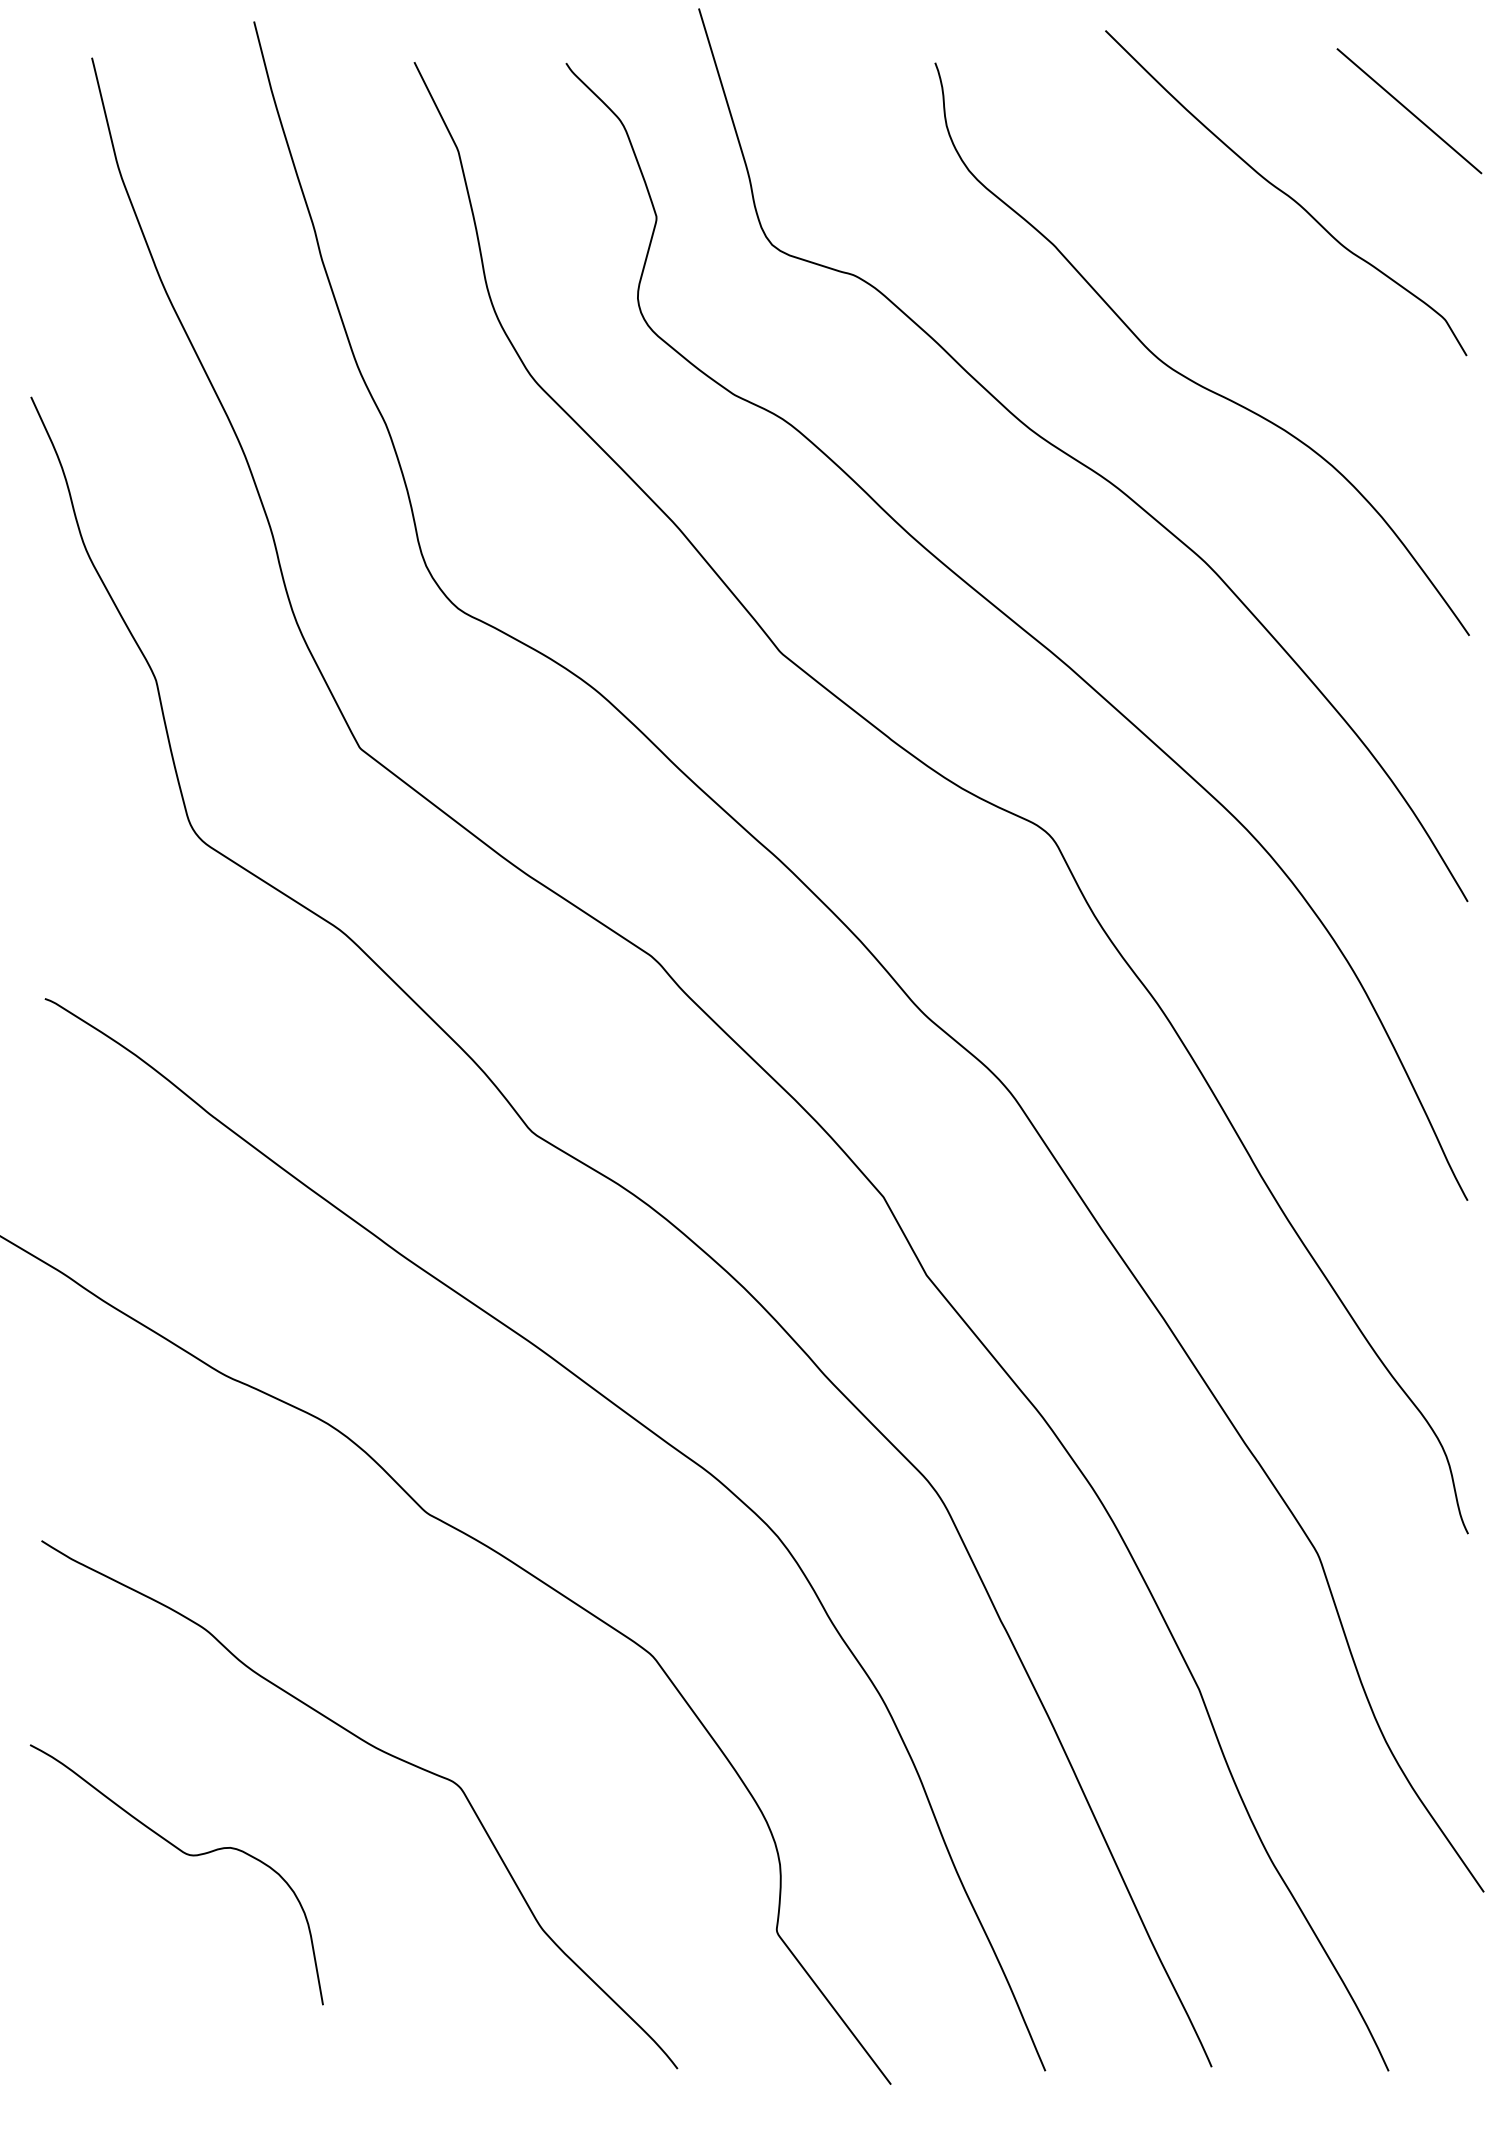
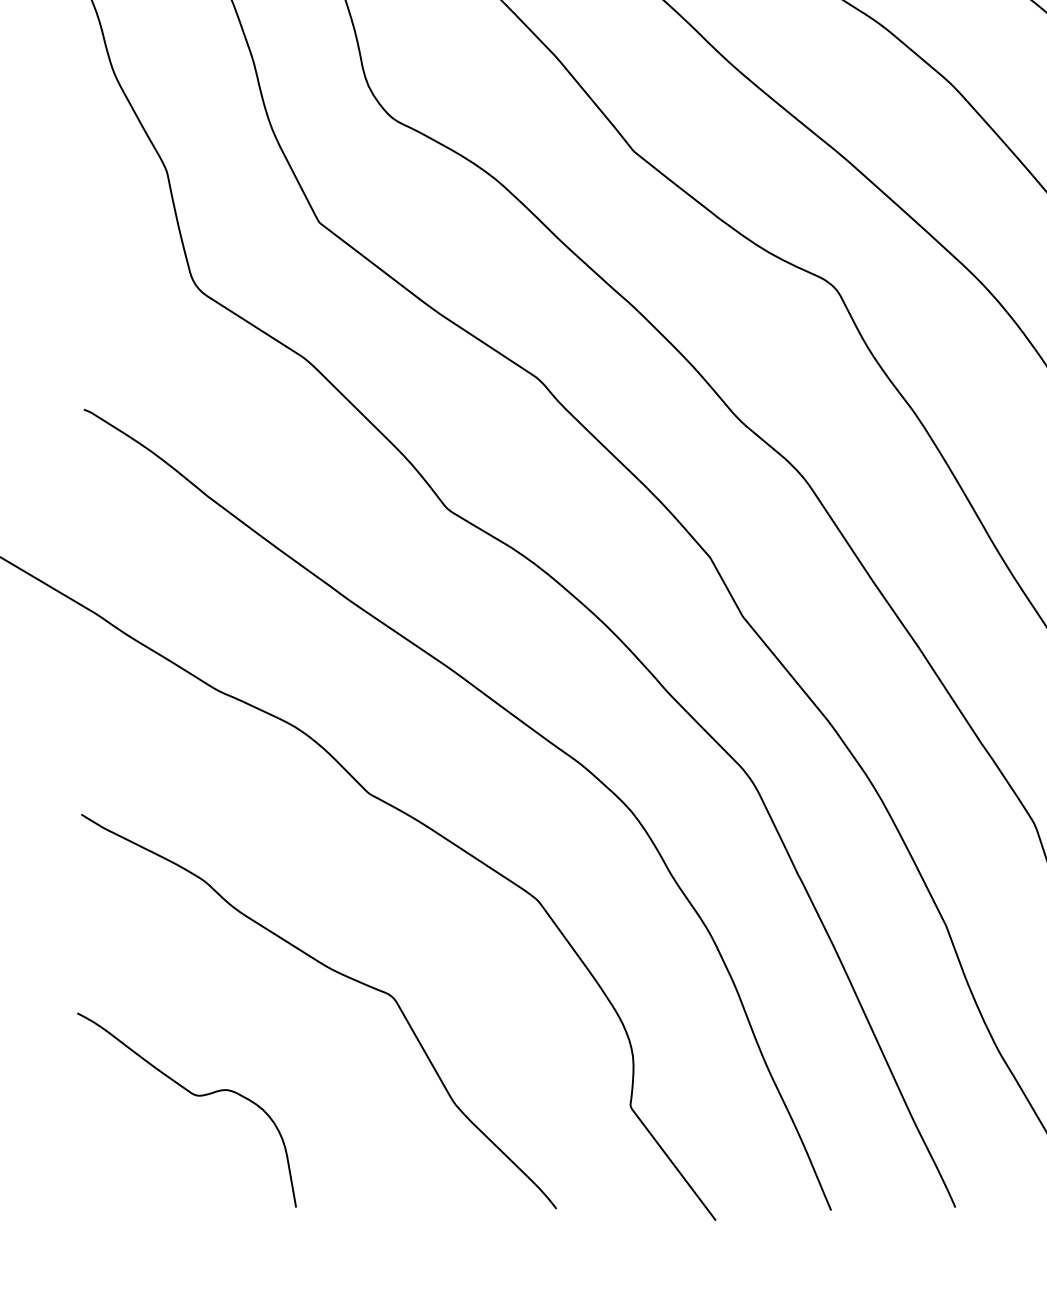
curve: (185, 1854) -> (193, 1095), moved

